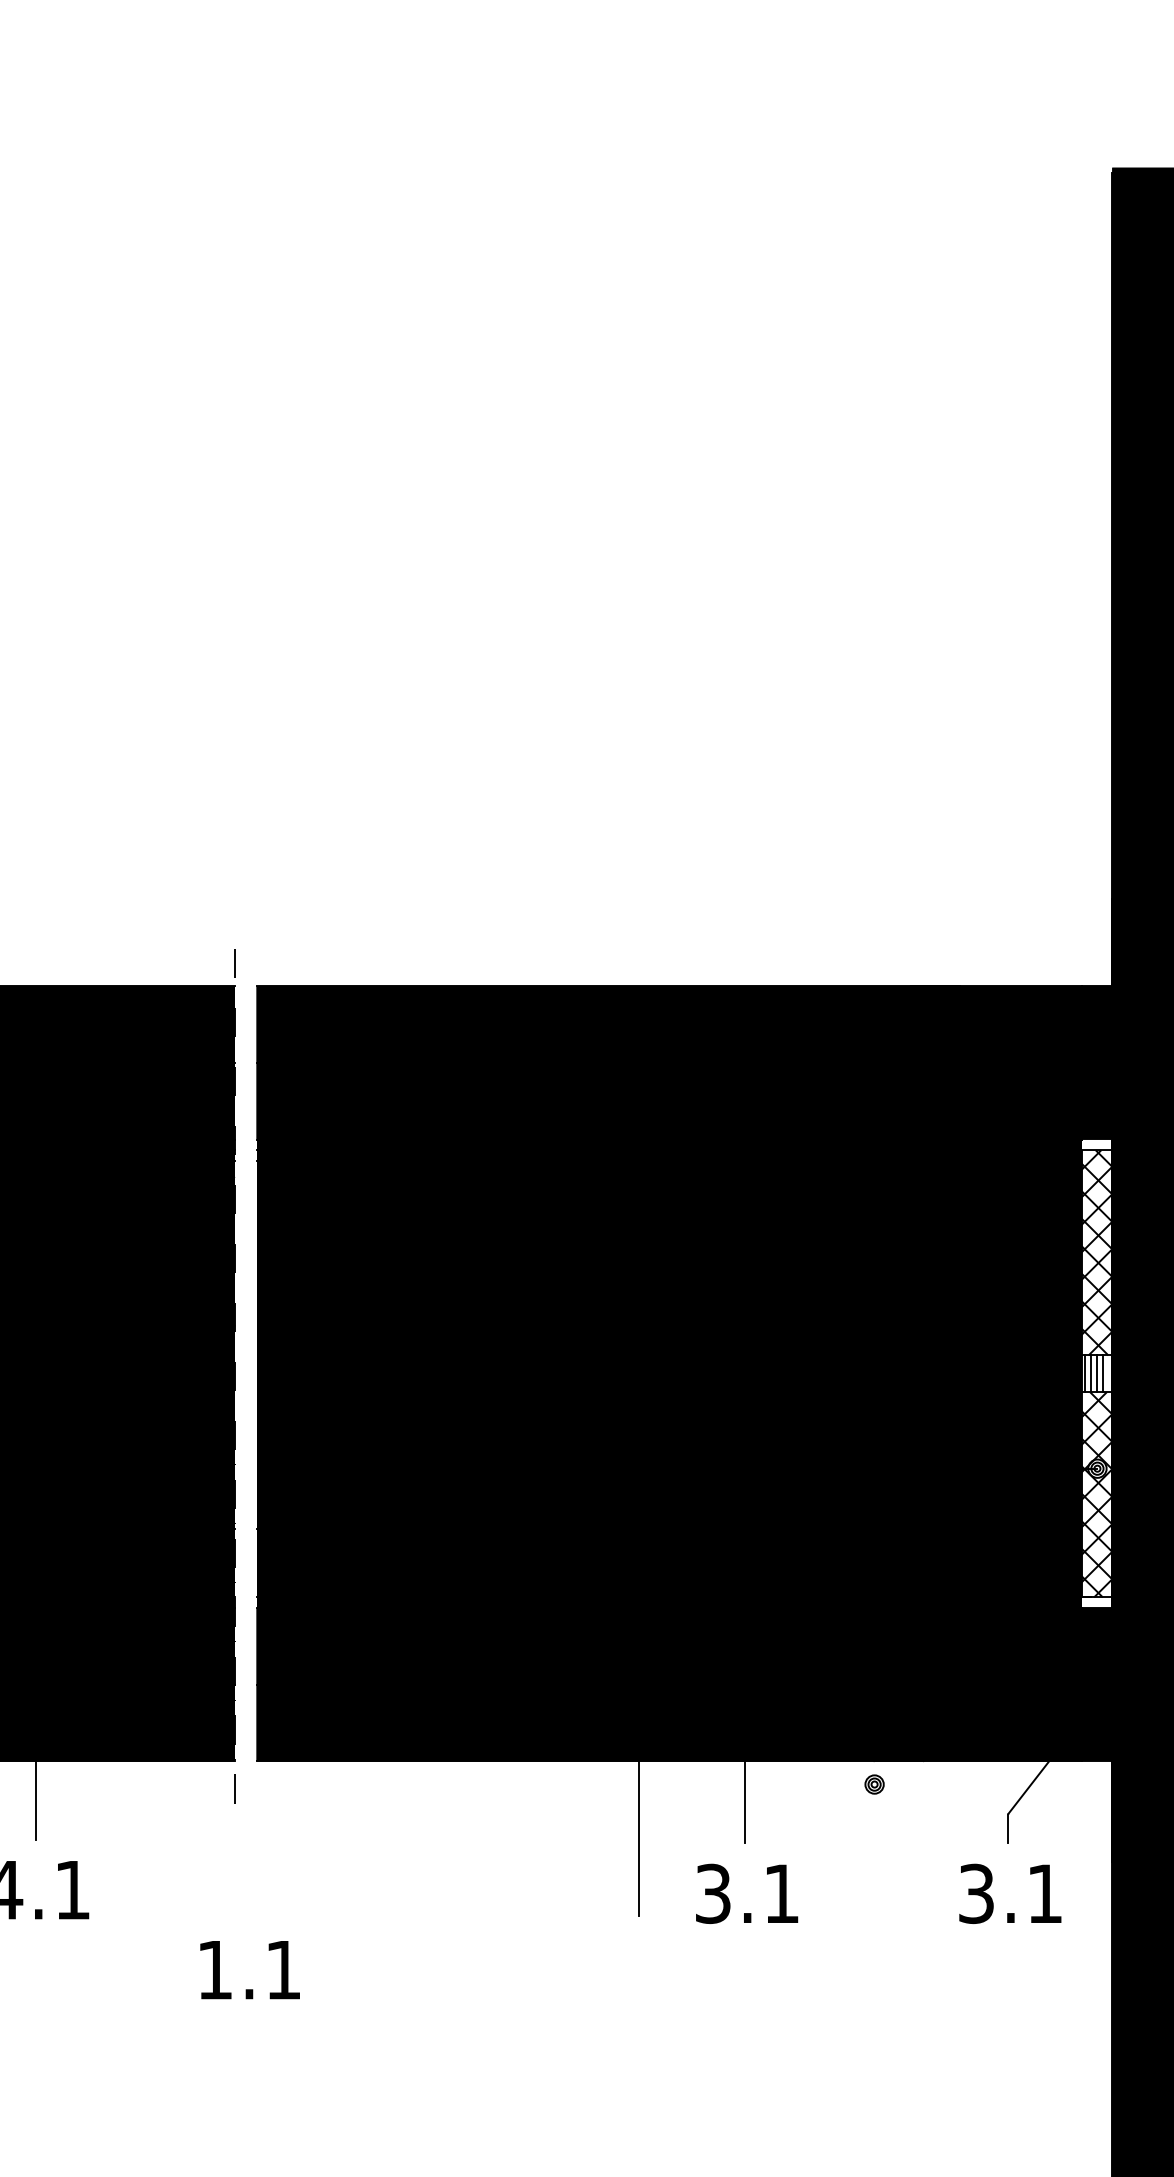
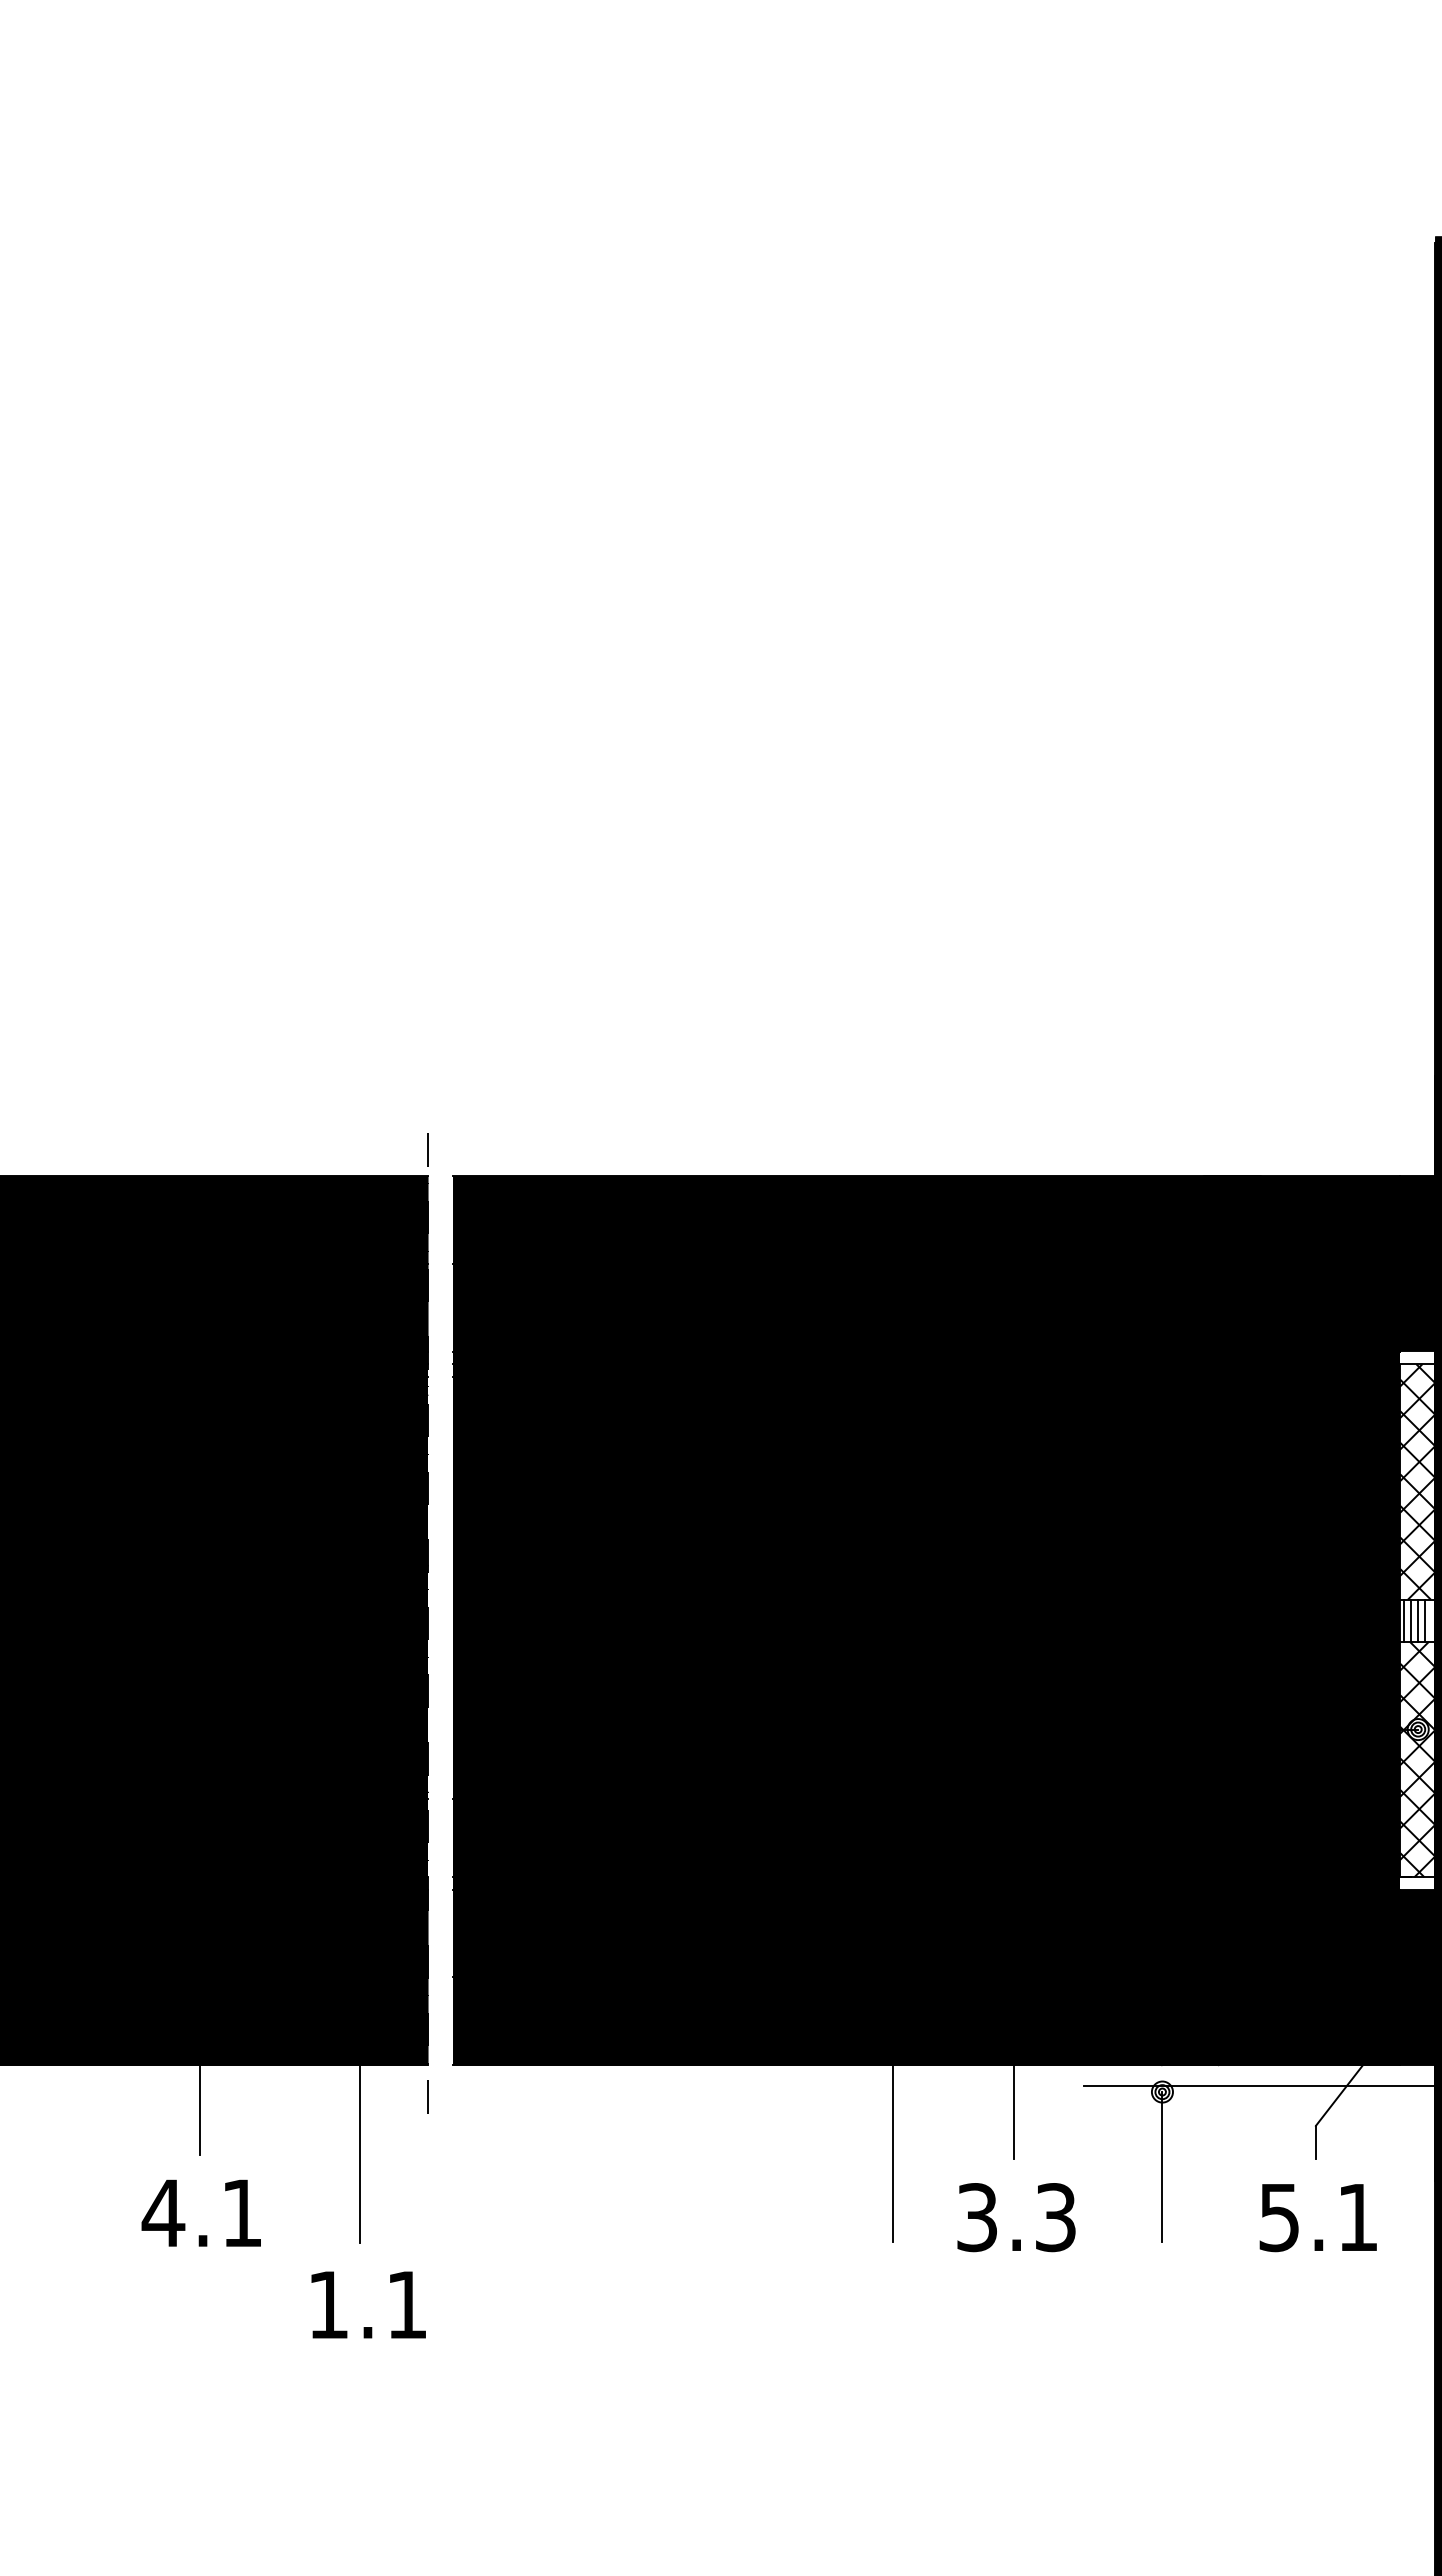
line: (959, 1779) -> (1259, 2086), added
line: (174, 1829) -> (359, 2143), added
line: (874, 1850) -> (1162, 2167), added
text: (781, 1893) -> (1055, 2217), 3.1 -> 3.3
text: (976, 1893) -> (1279, 2217), 3.1 -> 5.1
text: (249, 1969) -> (368, 2304), moved

